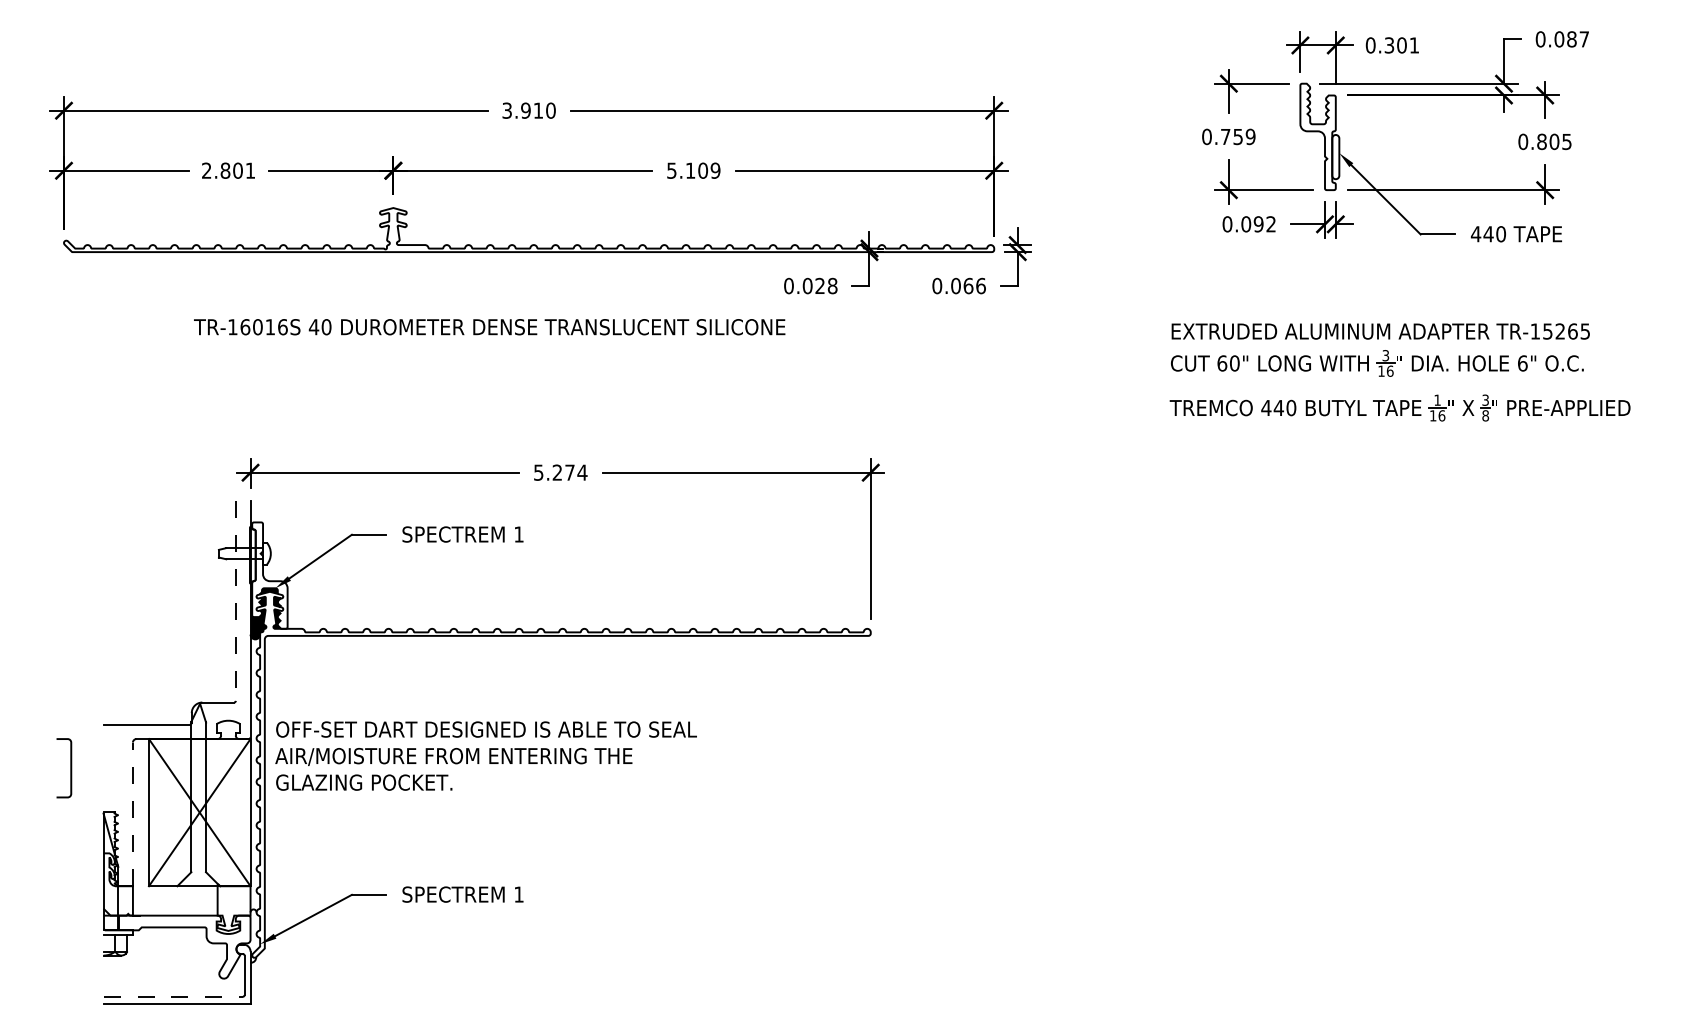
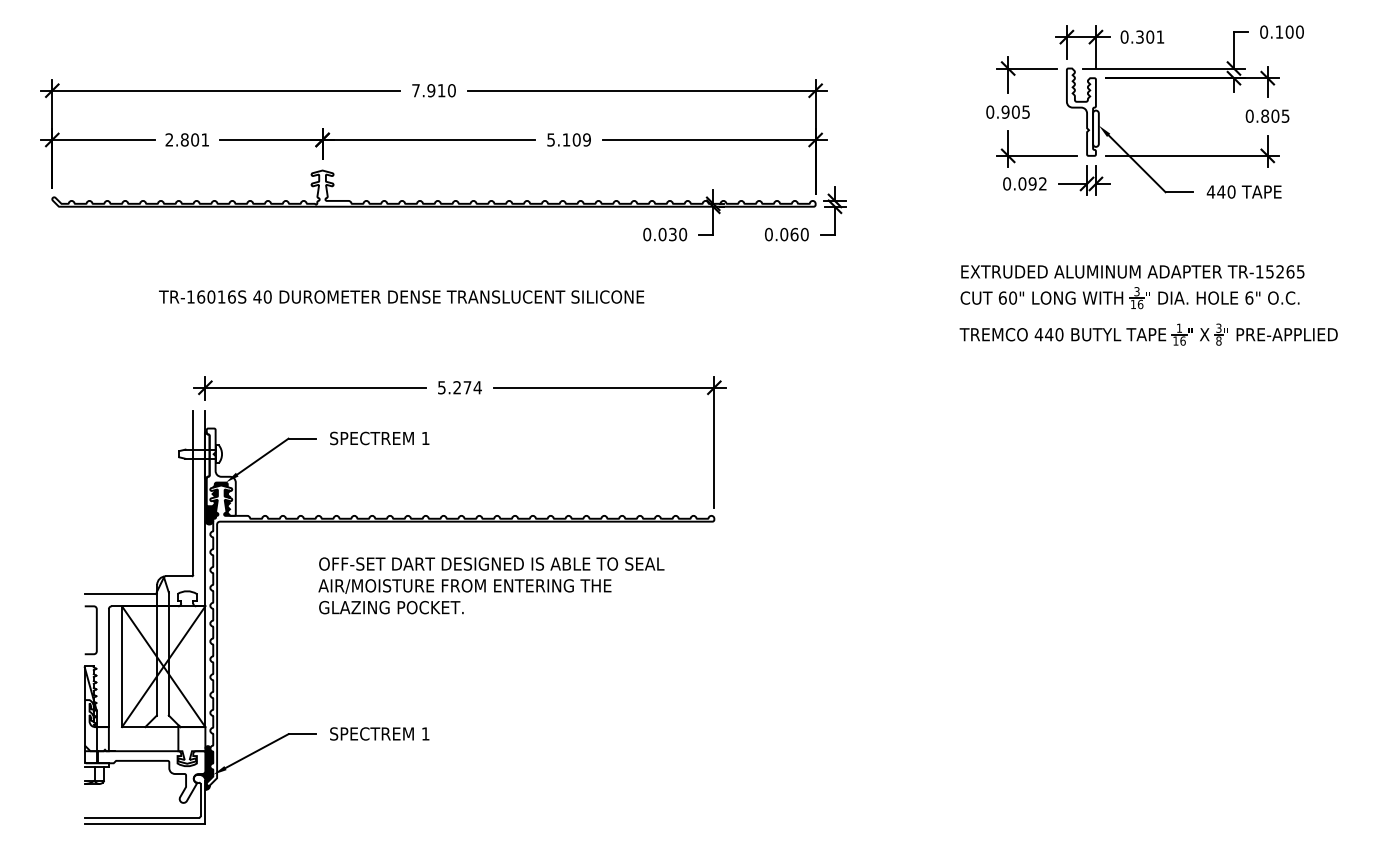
text: (1571, 39) -> (1289, 32), 0.087 -> 0.100
text: (506, 110) -> (415, 90), 3.910 -> 7.910
text: (1237, 136) -> (1015, 111), 0.759 -> 0.905
text: (980, 285) -> (804, 234), 0.066 -> 0.060
text: (826, 286) -> (678, 234), 0.028 -> 0.030
text: (489, 327) -> (401, 297), moved
line: (235, 601) -> (193, 493), dashed -> solid
text: (485, 755) -> (490, 585), moved
curve: (70, 768) -> (96, 630), moved
line: (132, 814) -> (108, 668), dashed -> solid
fill: (248, 935) -> (203, 767), added
line: (173, 996) -> (142, 817), dashed -> solid

